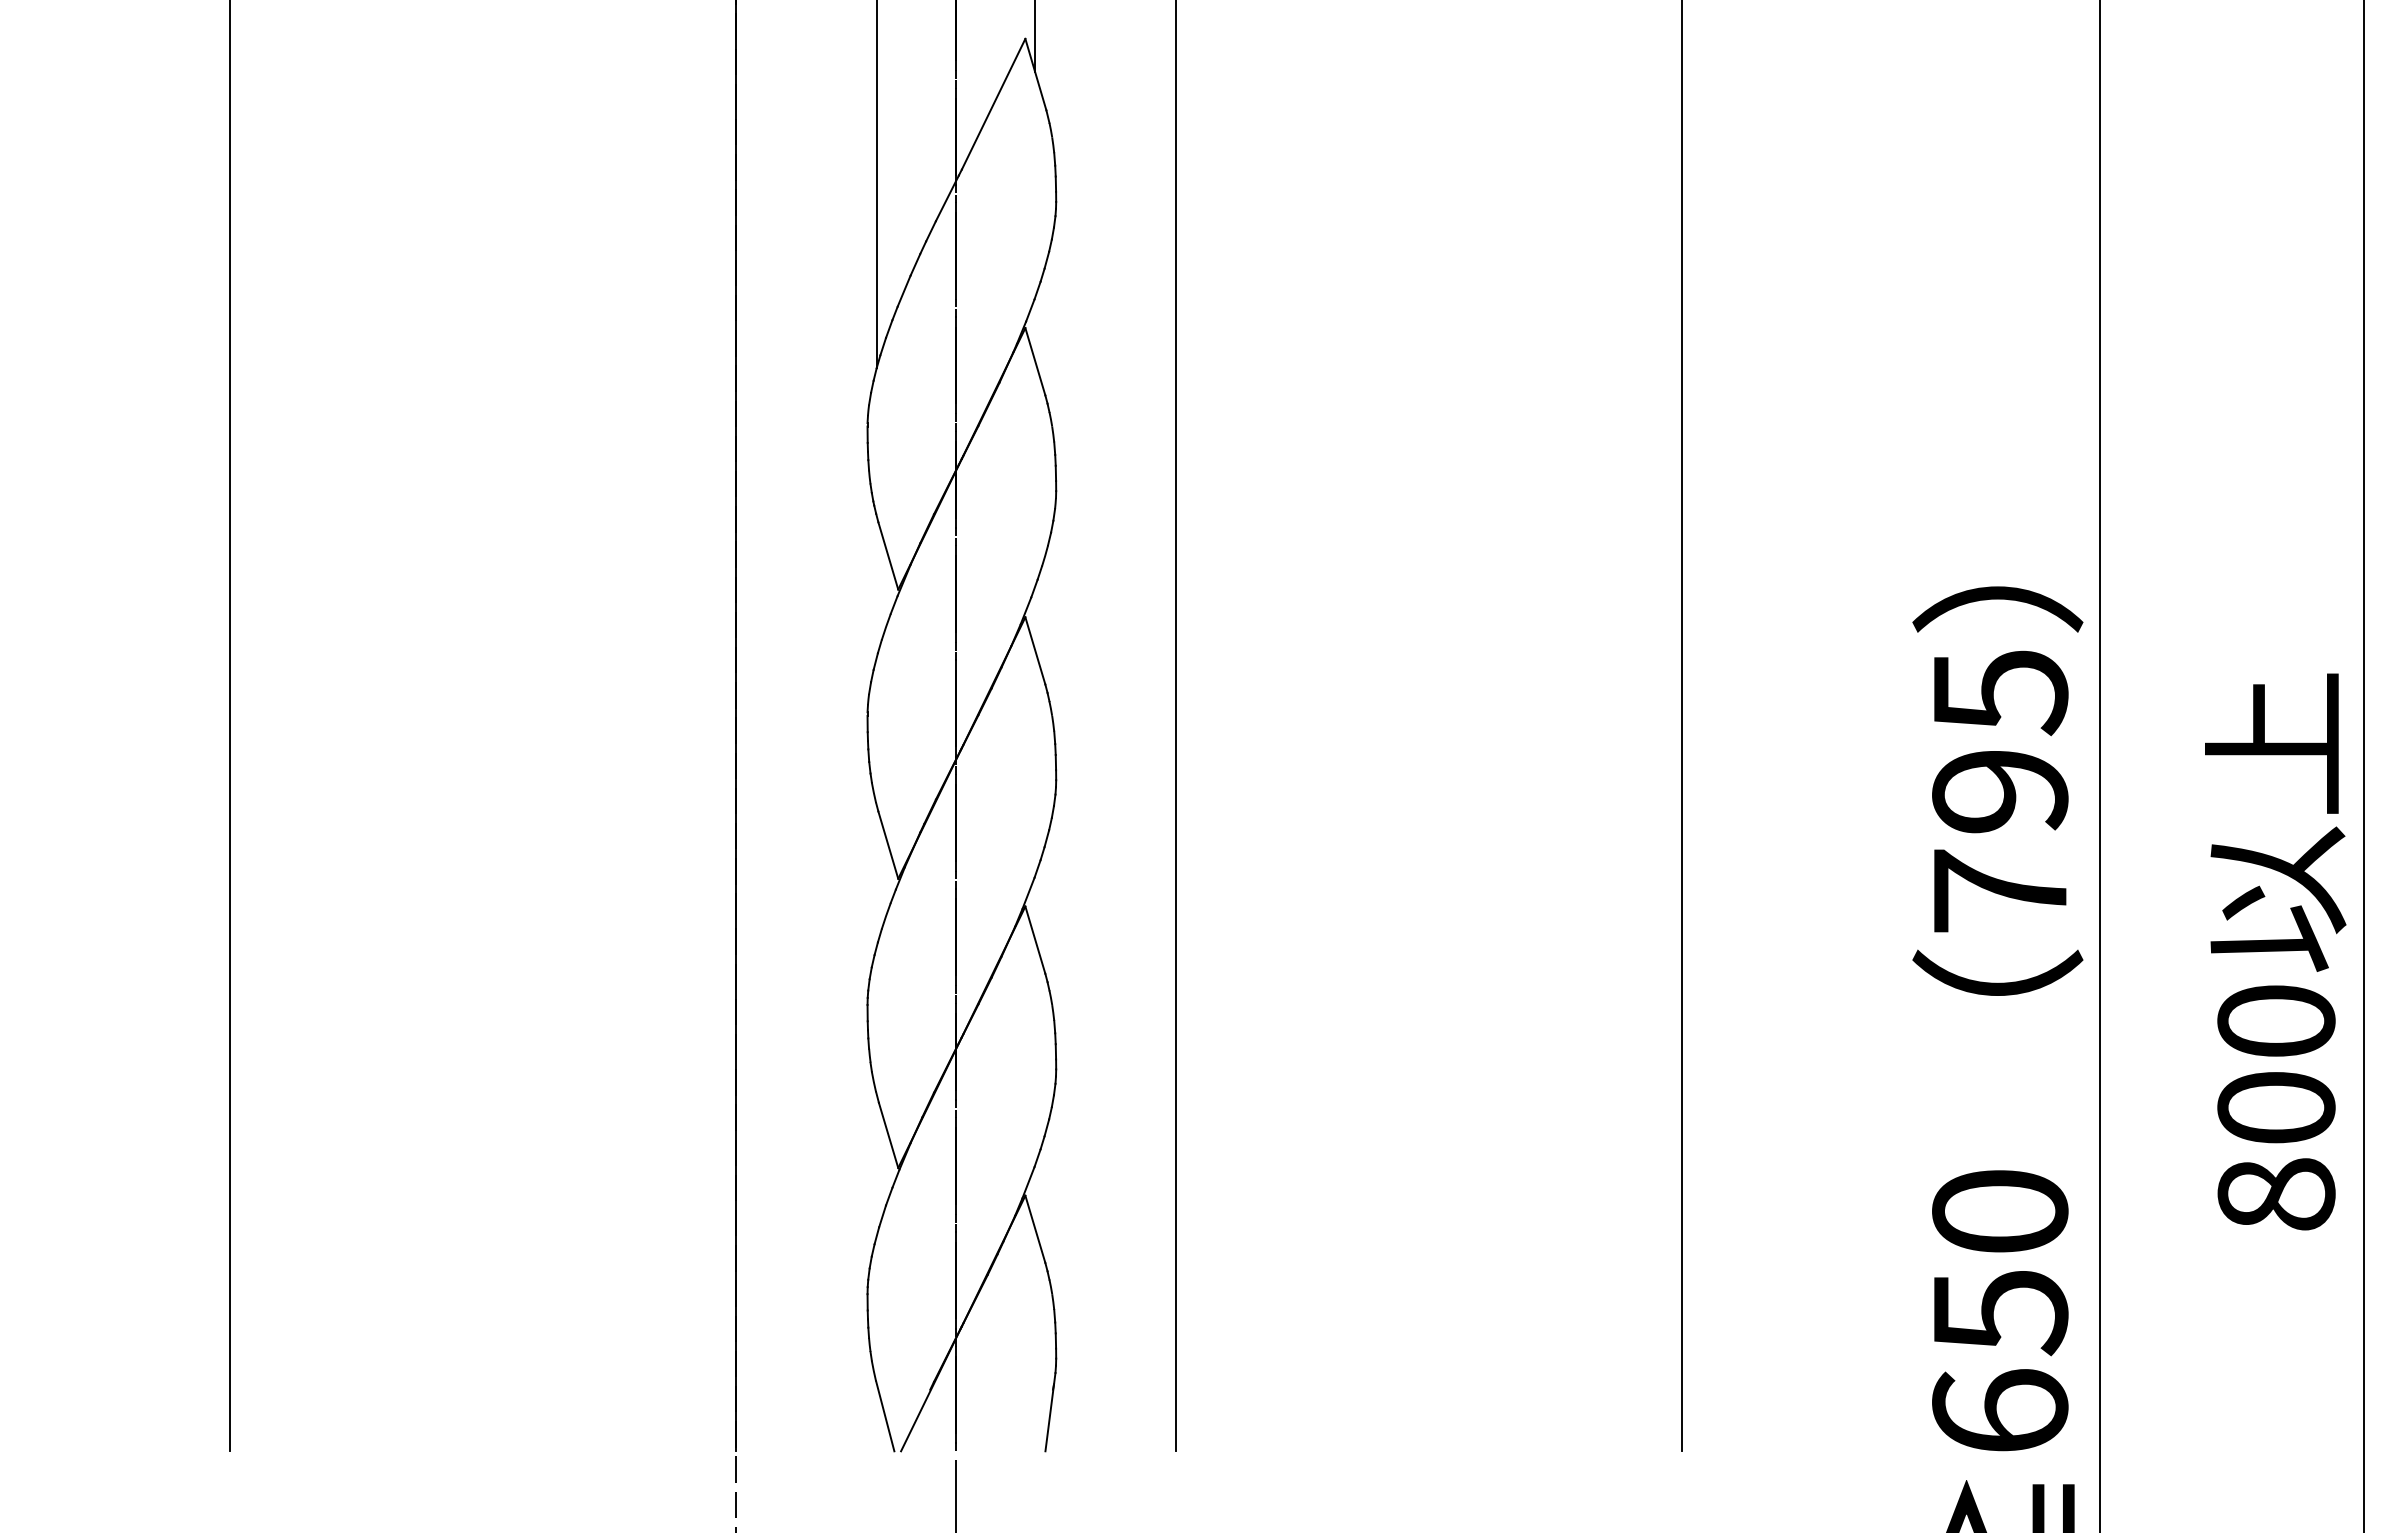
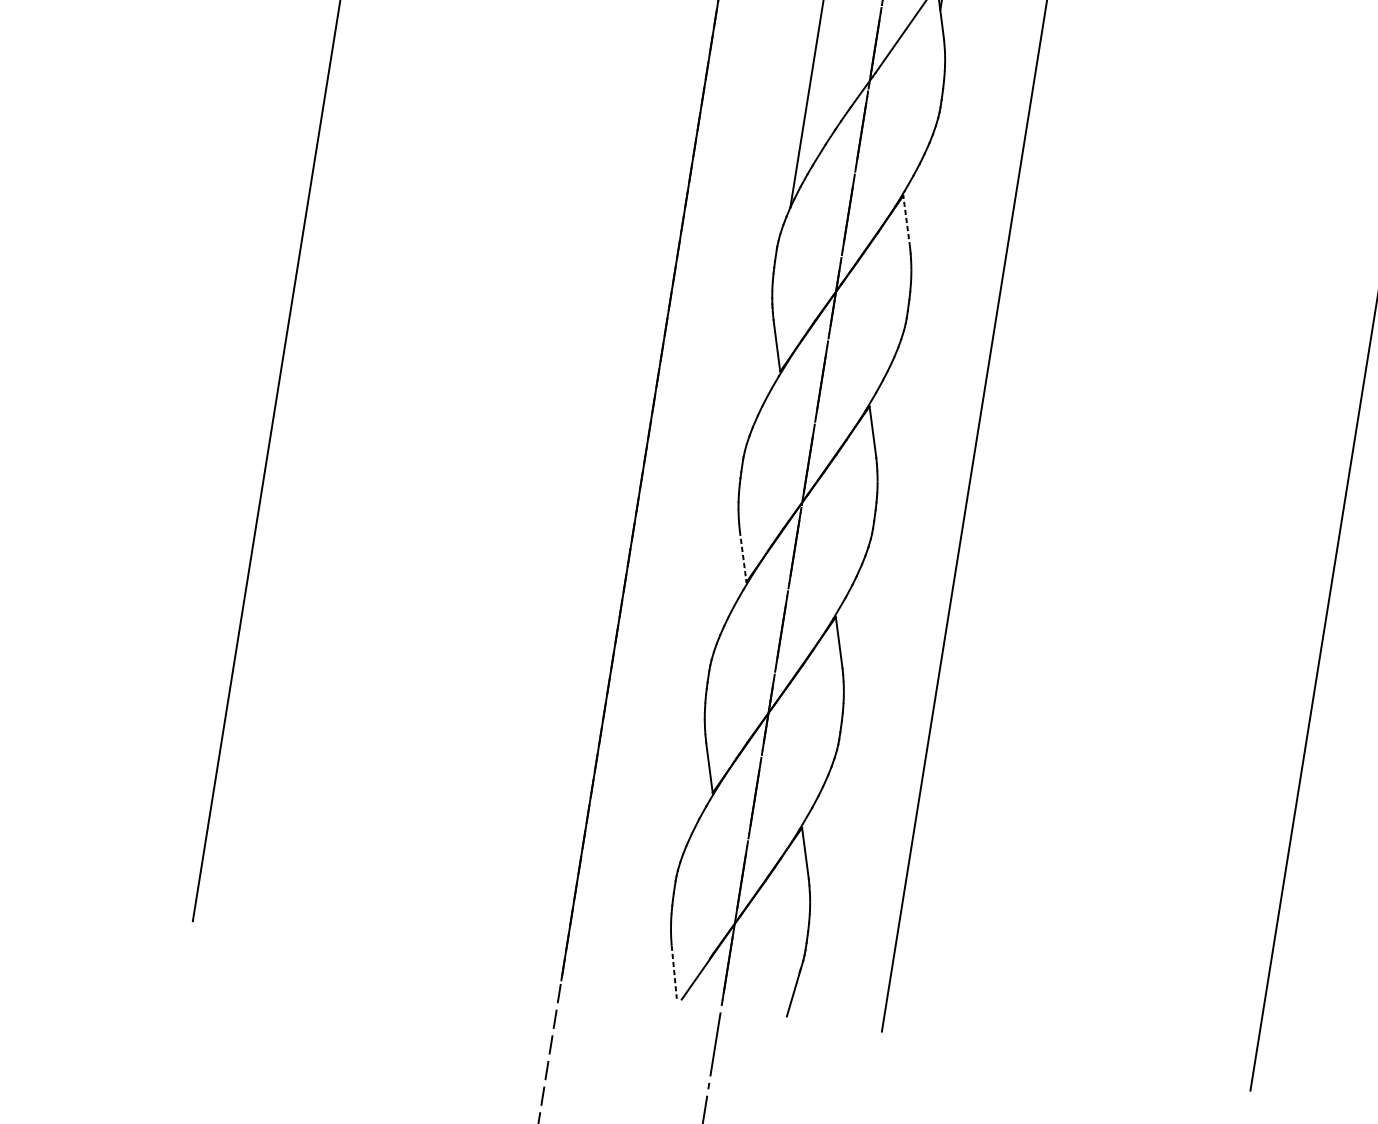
line: (1035, 361) -> (906, 221), solid -> dashed
line: (888, 845) -> (743, 556), solid -> dashed
line: (885, 1416) -> (674, 972), solid -> dashed

